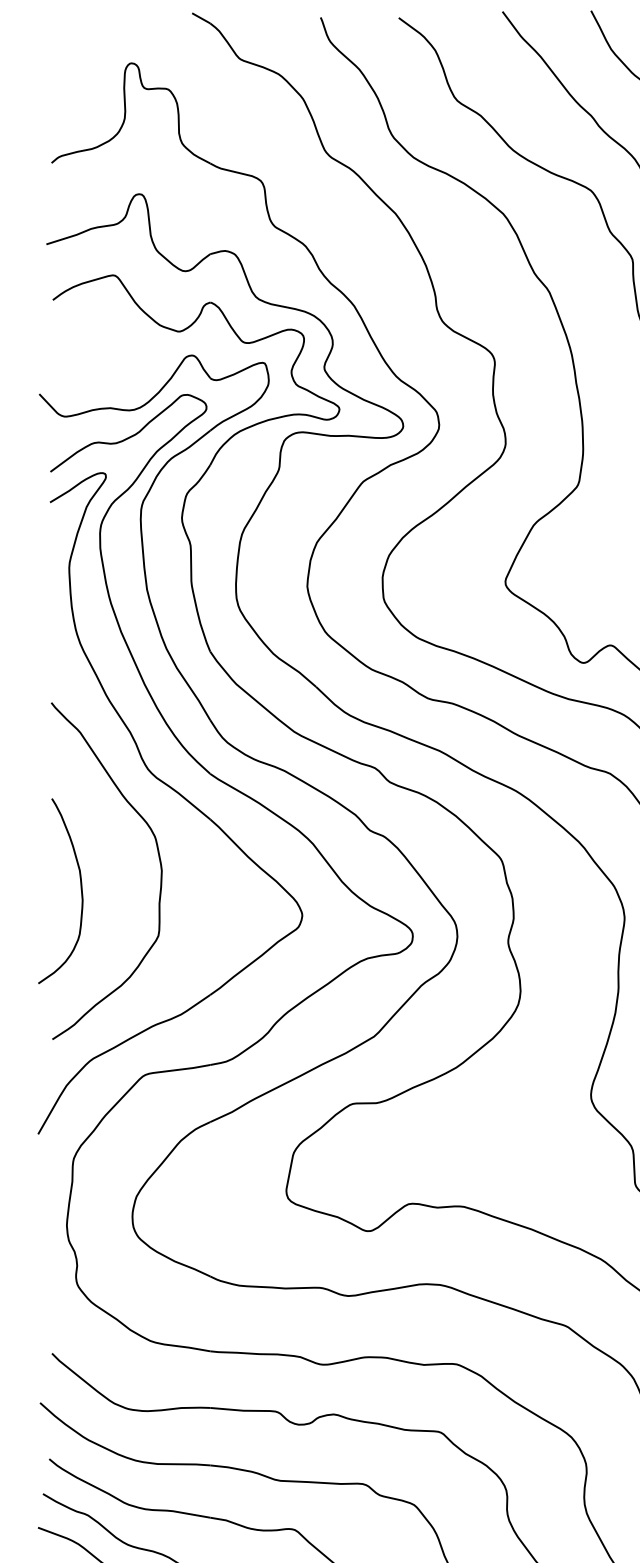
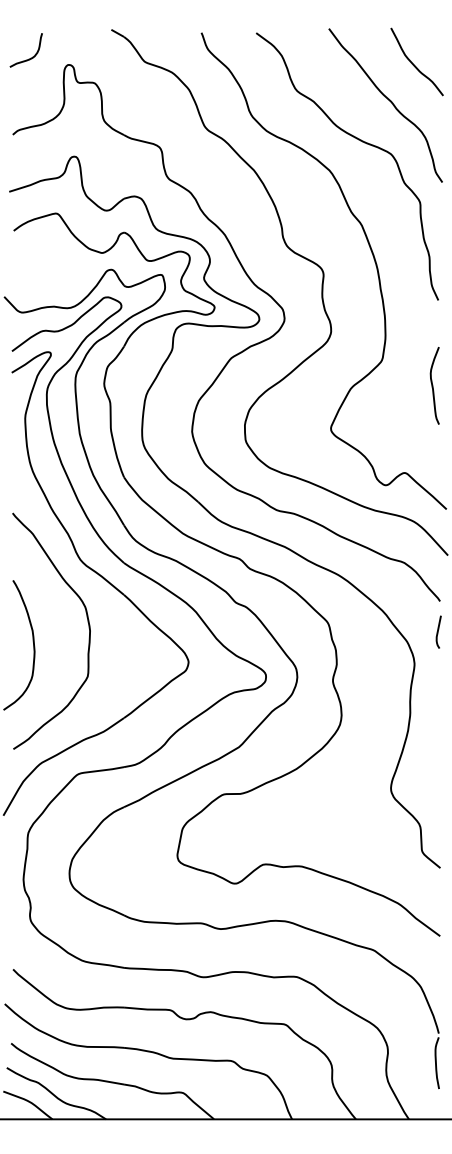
curve: (73, 54) -> (28, 58), added

